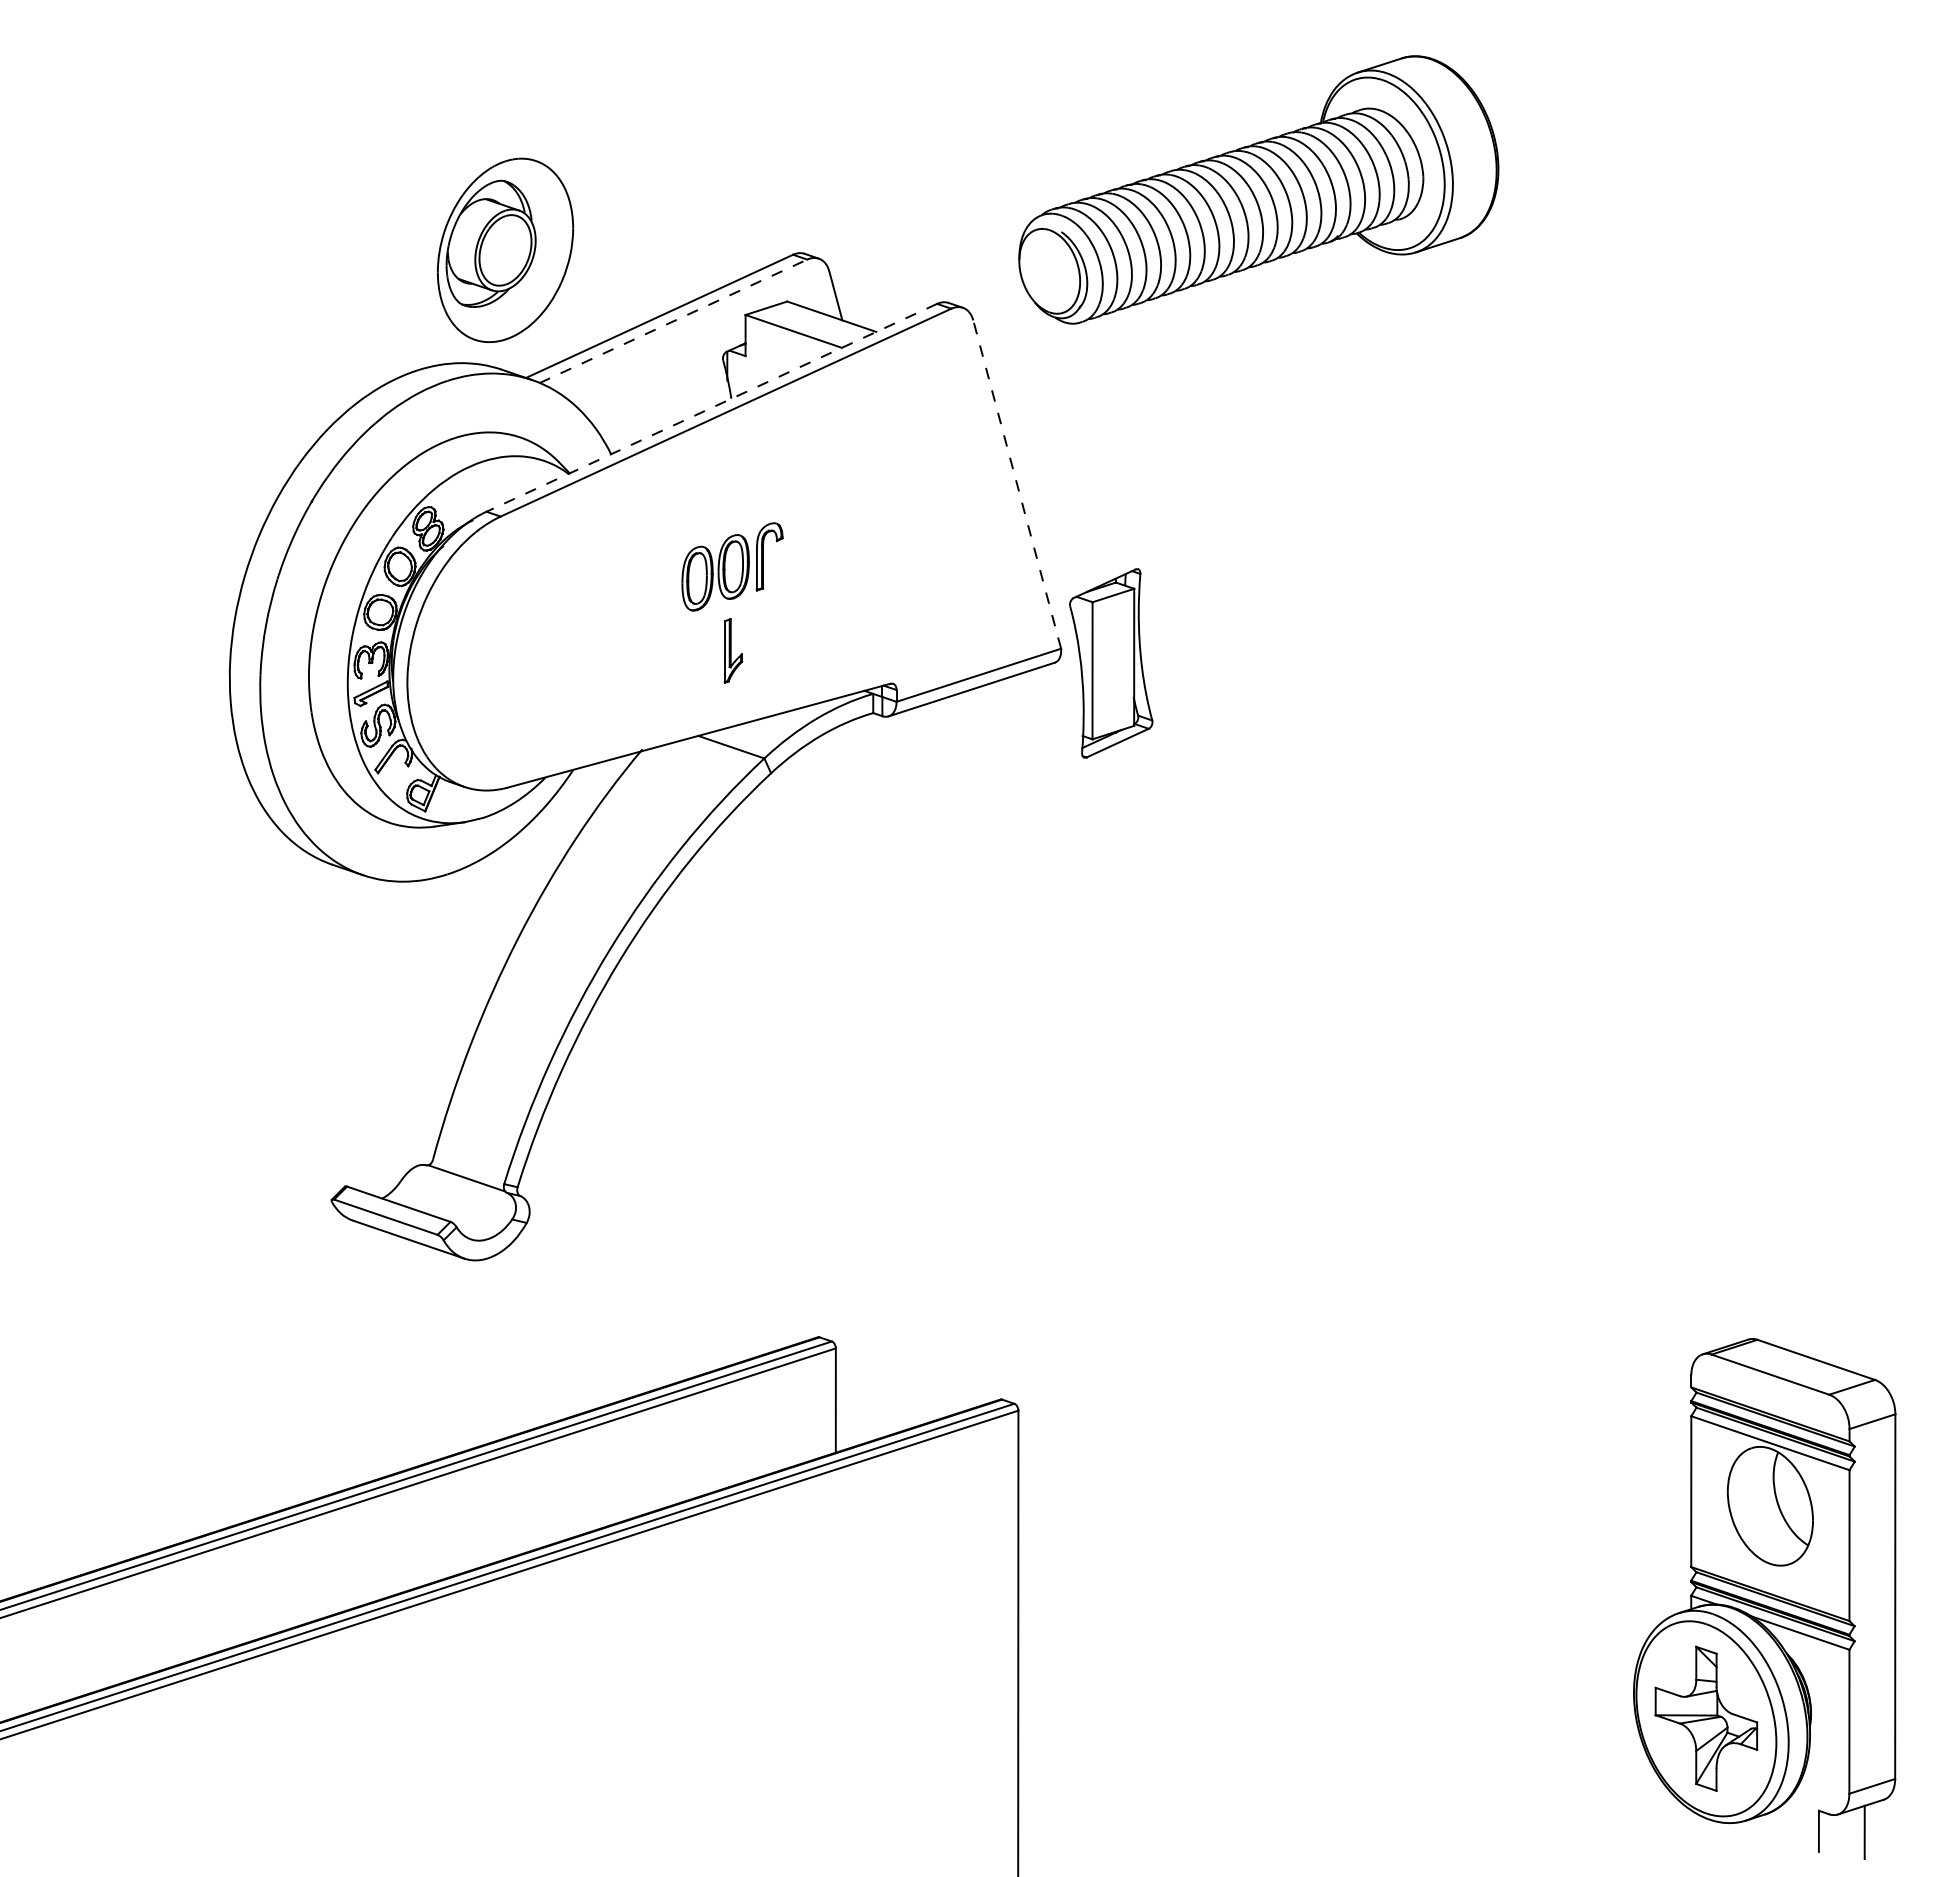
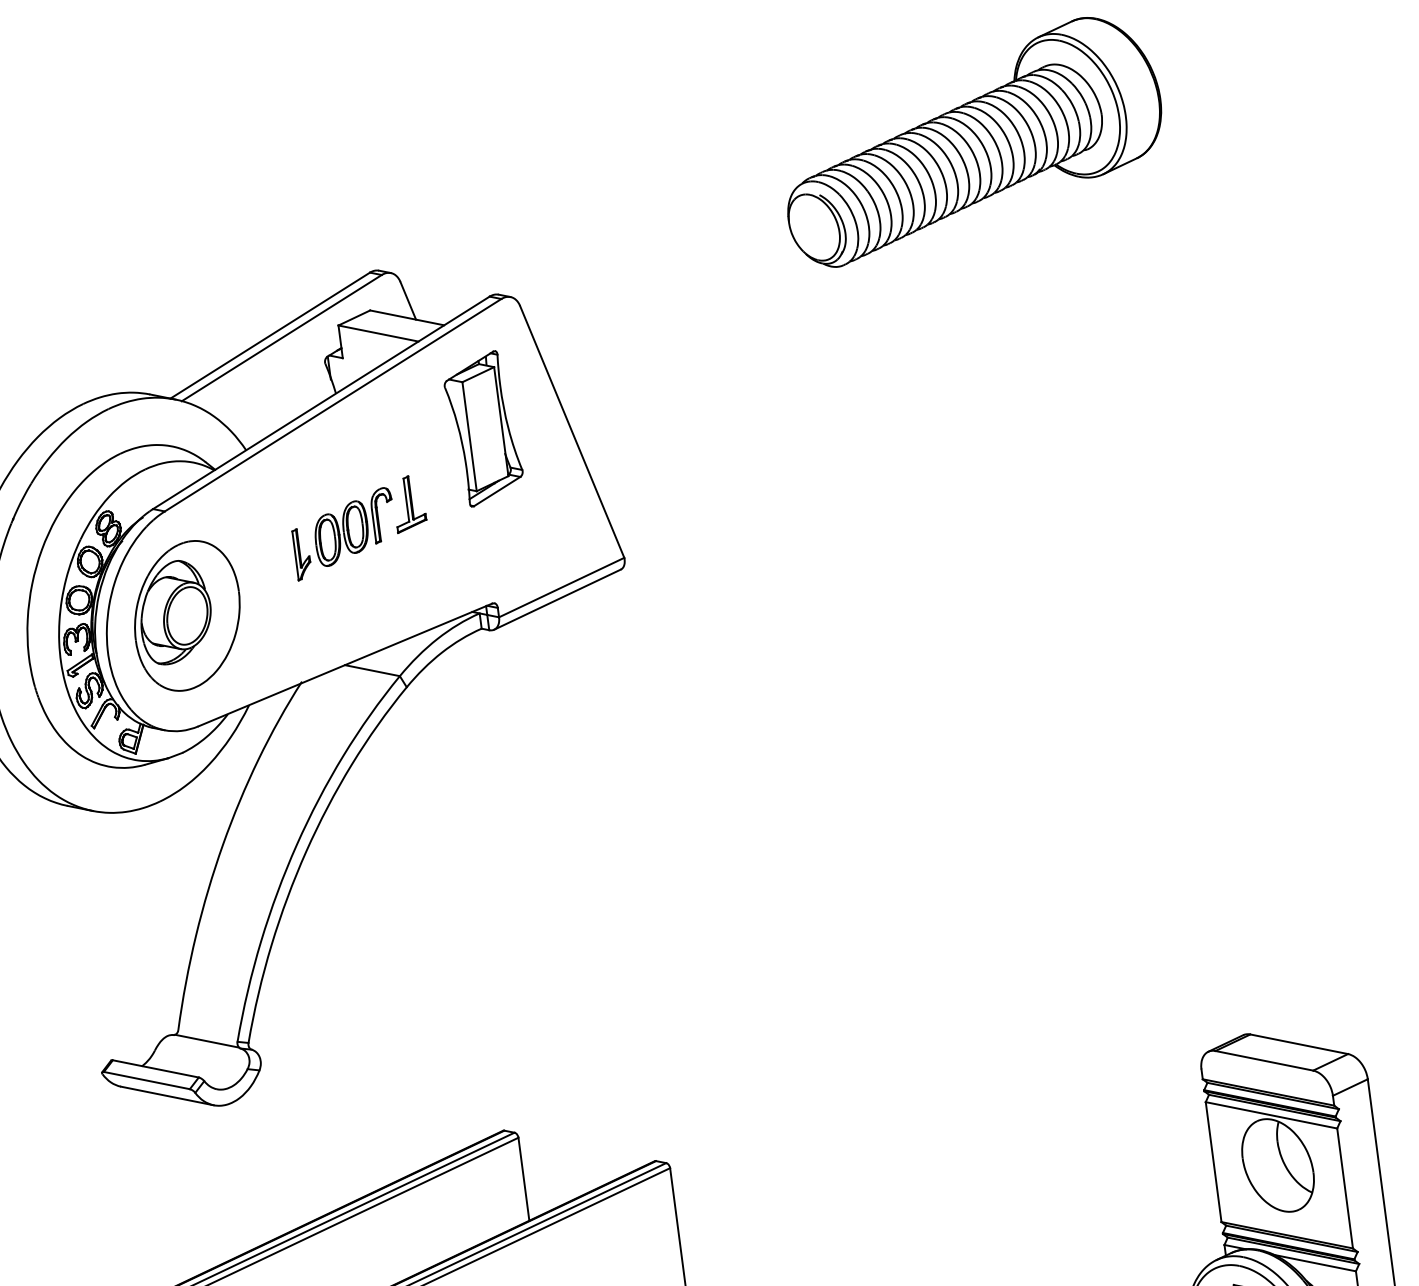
part: (1258, 189) -> (971, 140), moved
part: (505, 249) -> (187, 615), moved
line: (673, 321) -> (281, 338), dashed -> solid
line: (711, 408) -> (321, 403), dashed -> solid
line: (1017, 484) -> (572, 431), dashed -> solid
part: (803, 546) -> (408, 503), added
part: (733, 650) -> (302, 553), moved
part: (1111, 663) -> (483, 428), moved

